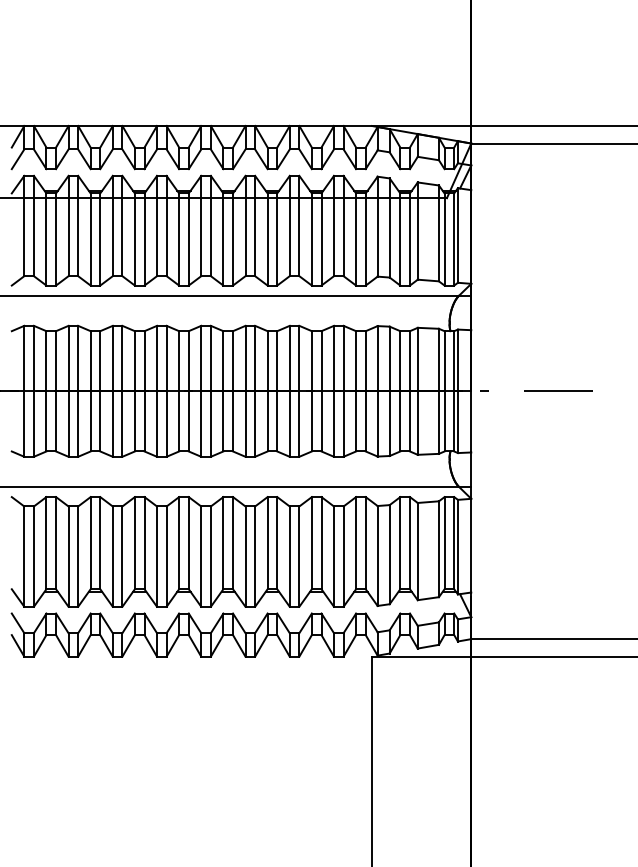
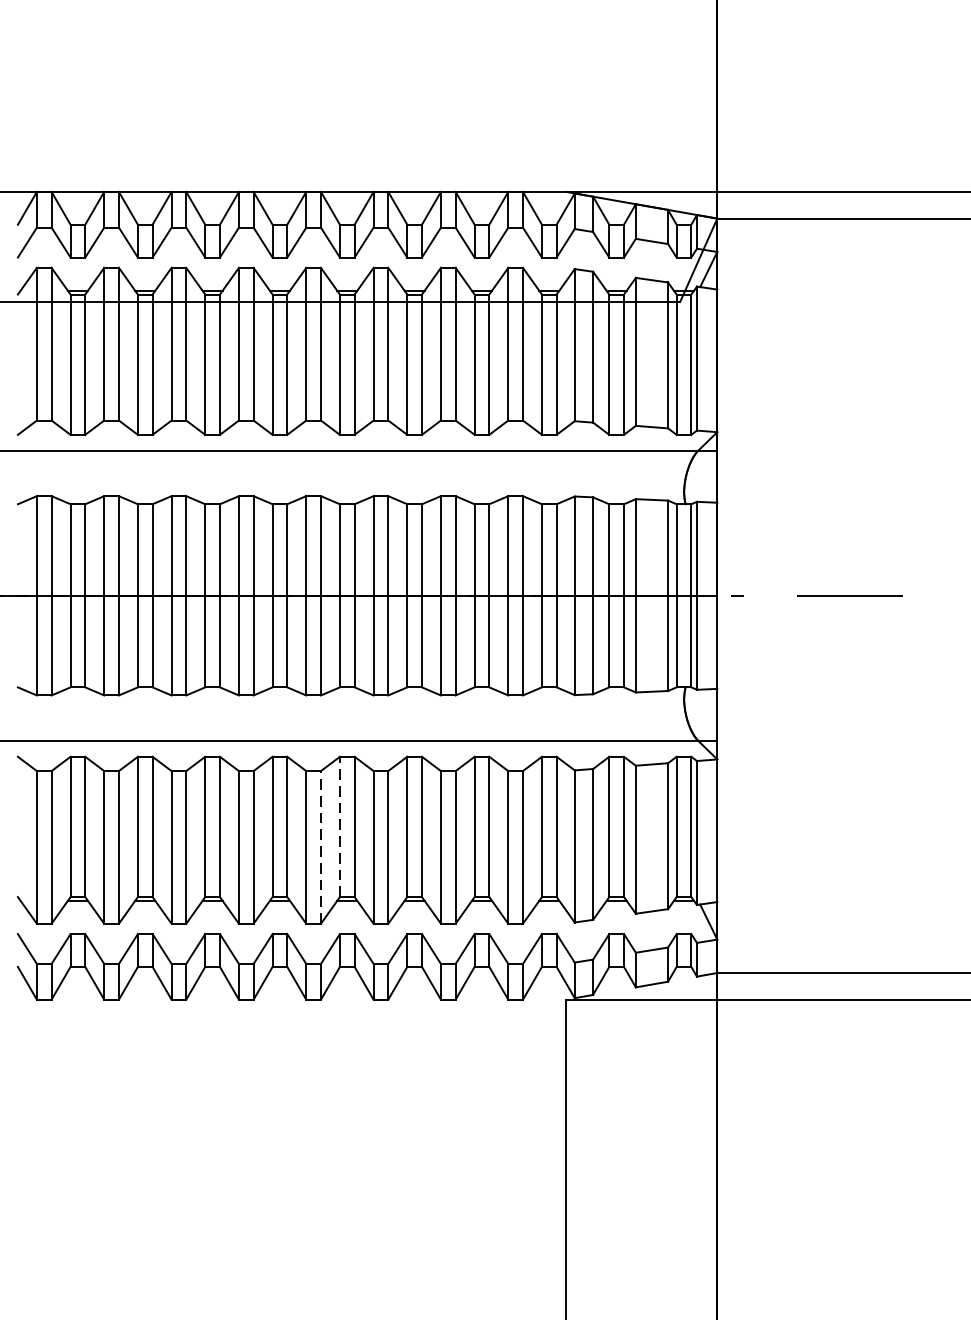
line: (223, 542) -> (340, 825), solid -> dashed
line: (210, 556) -> (320, 847), solid -> dashed

